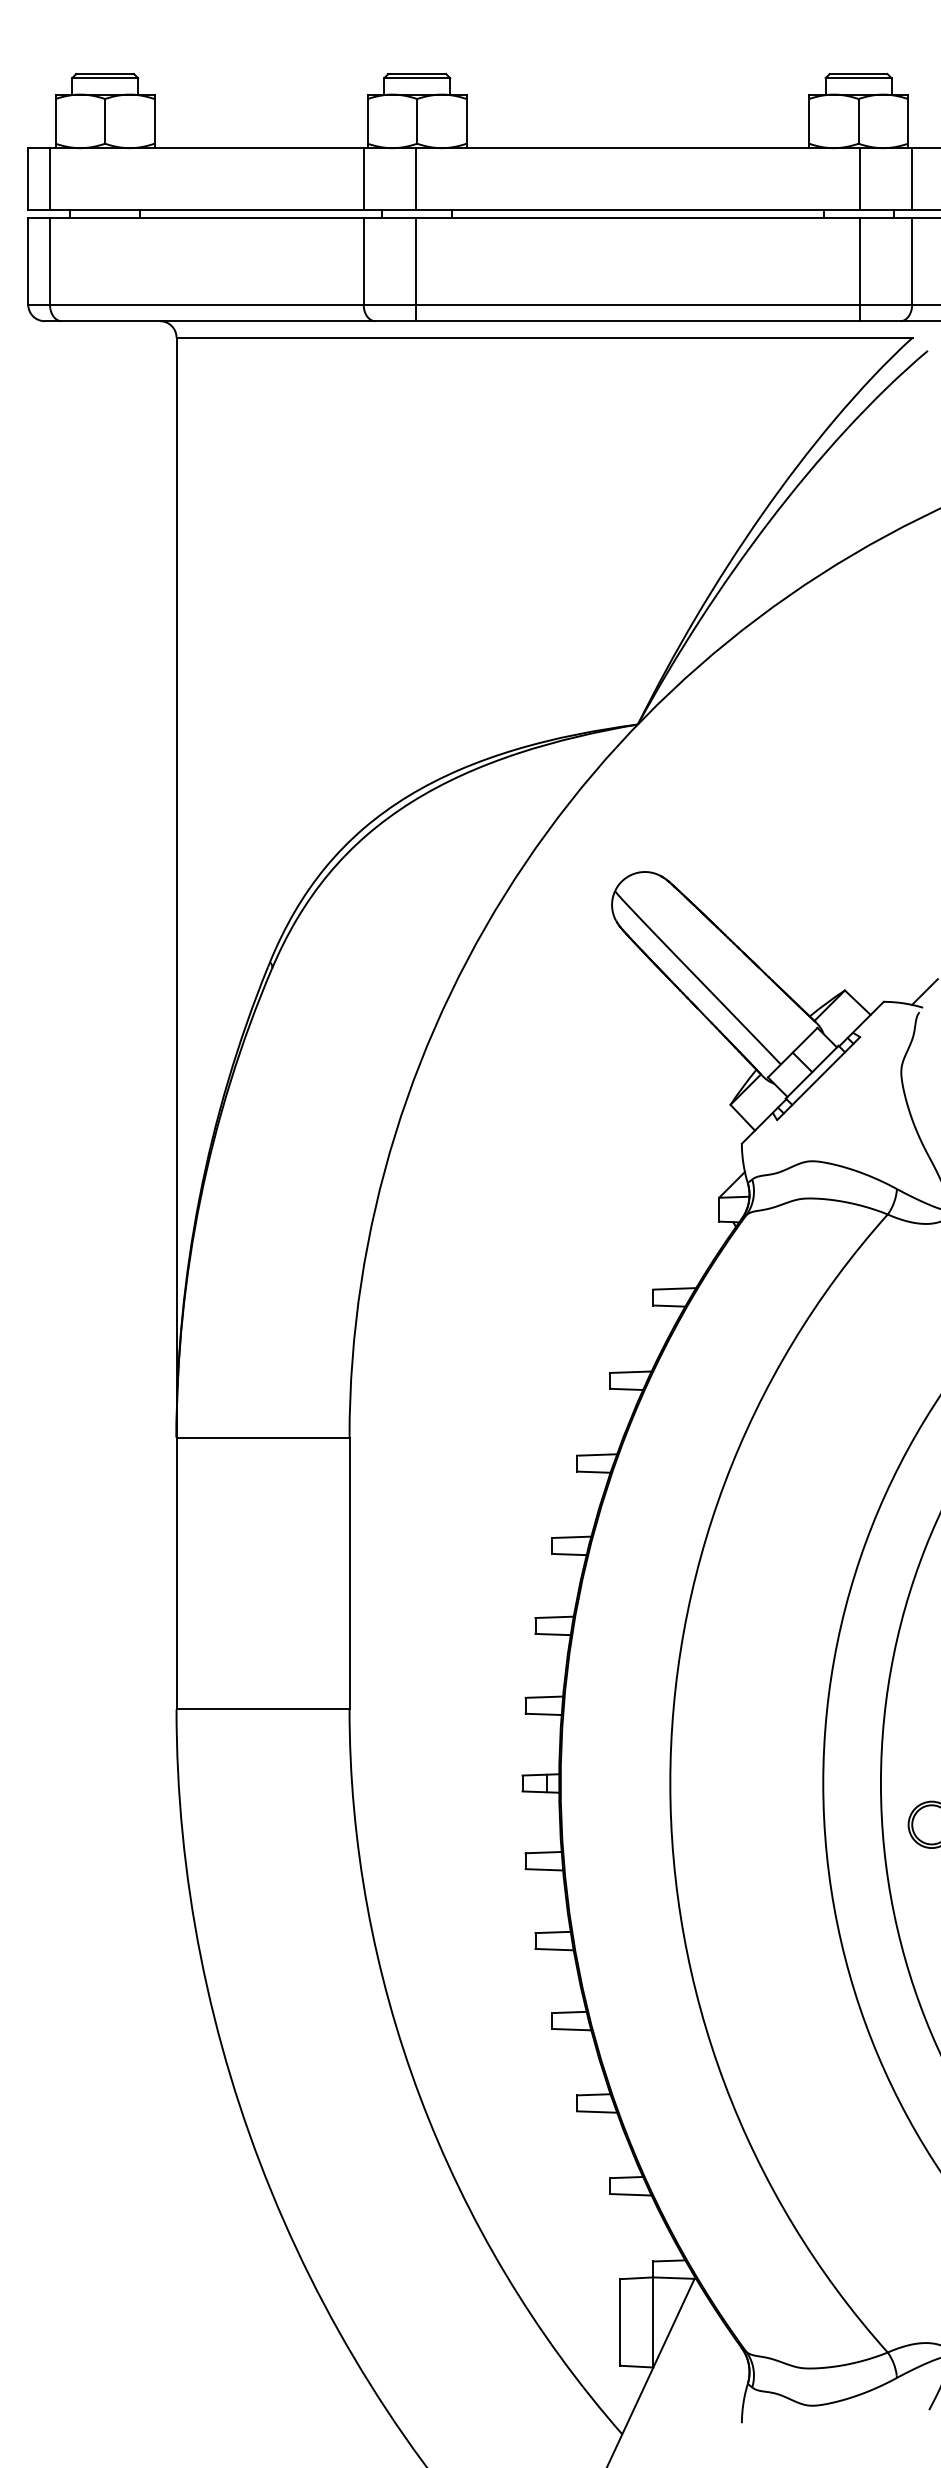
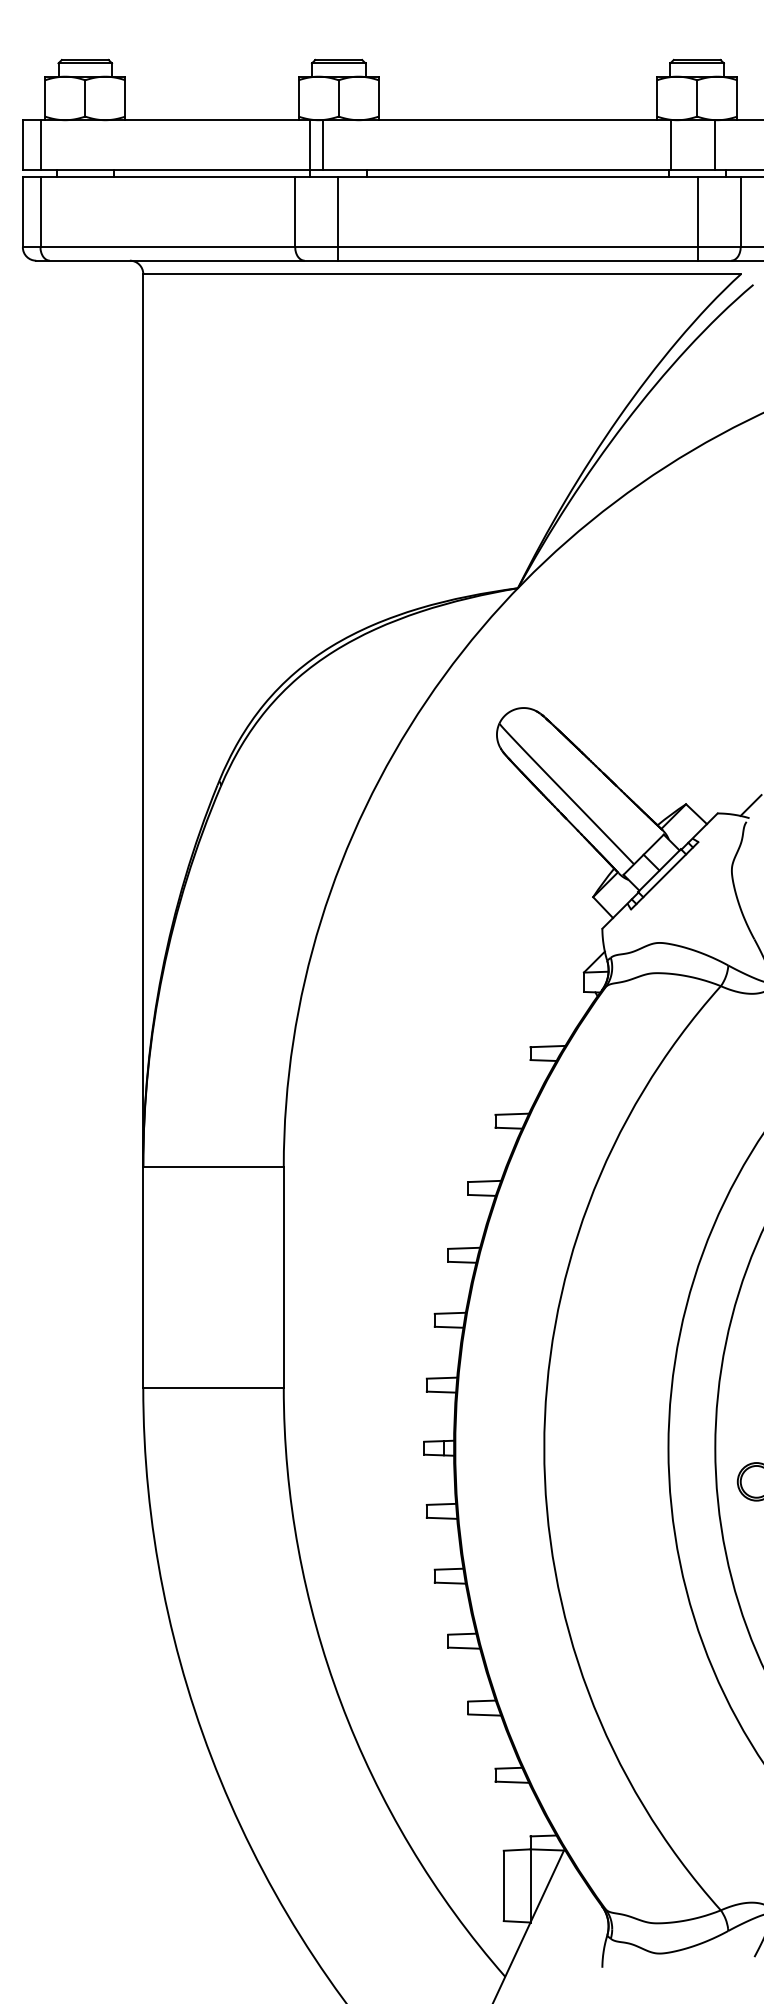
line: (363, 178) -> (322, 144), moved
line: (416, 178) -> (310, 144), moved
line: (859, 178) -> (671, 144), moved
line: (912, 178) -> (714, 144), moved

